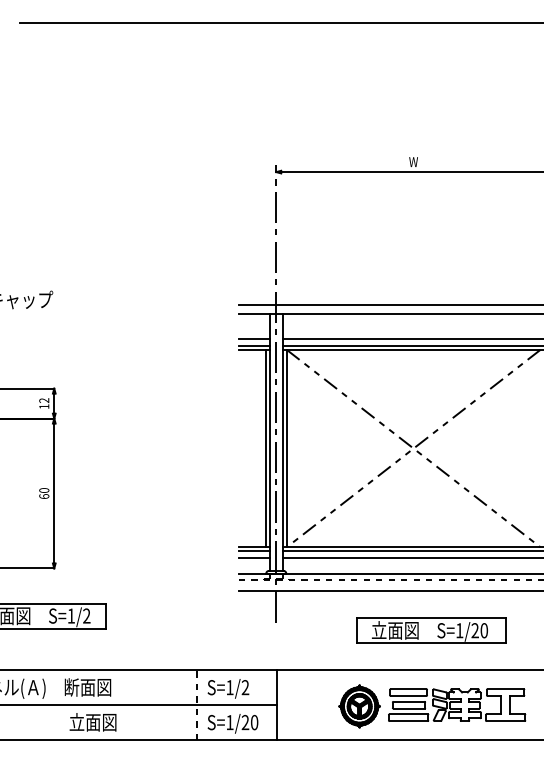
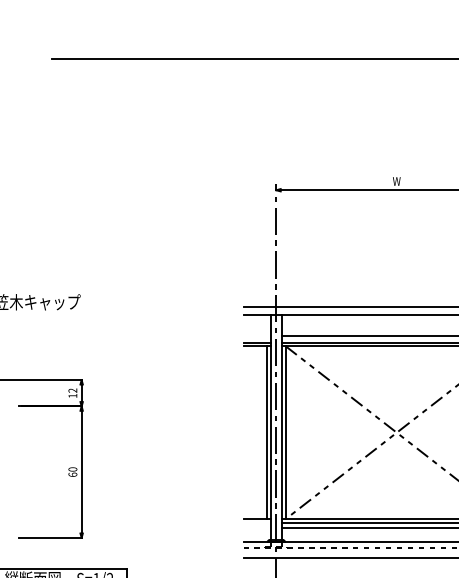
line: (254, 338) -> (257, 336), removed
line: (254, 551) -> (257, 522), removed
line: (254, 557) -> (257, 528), removed

